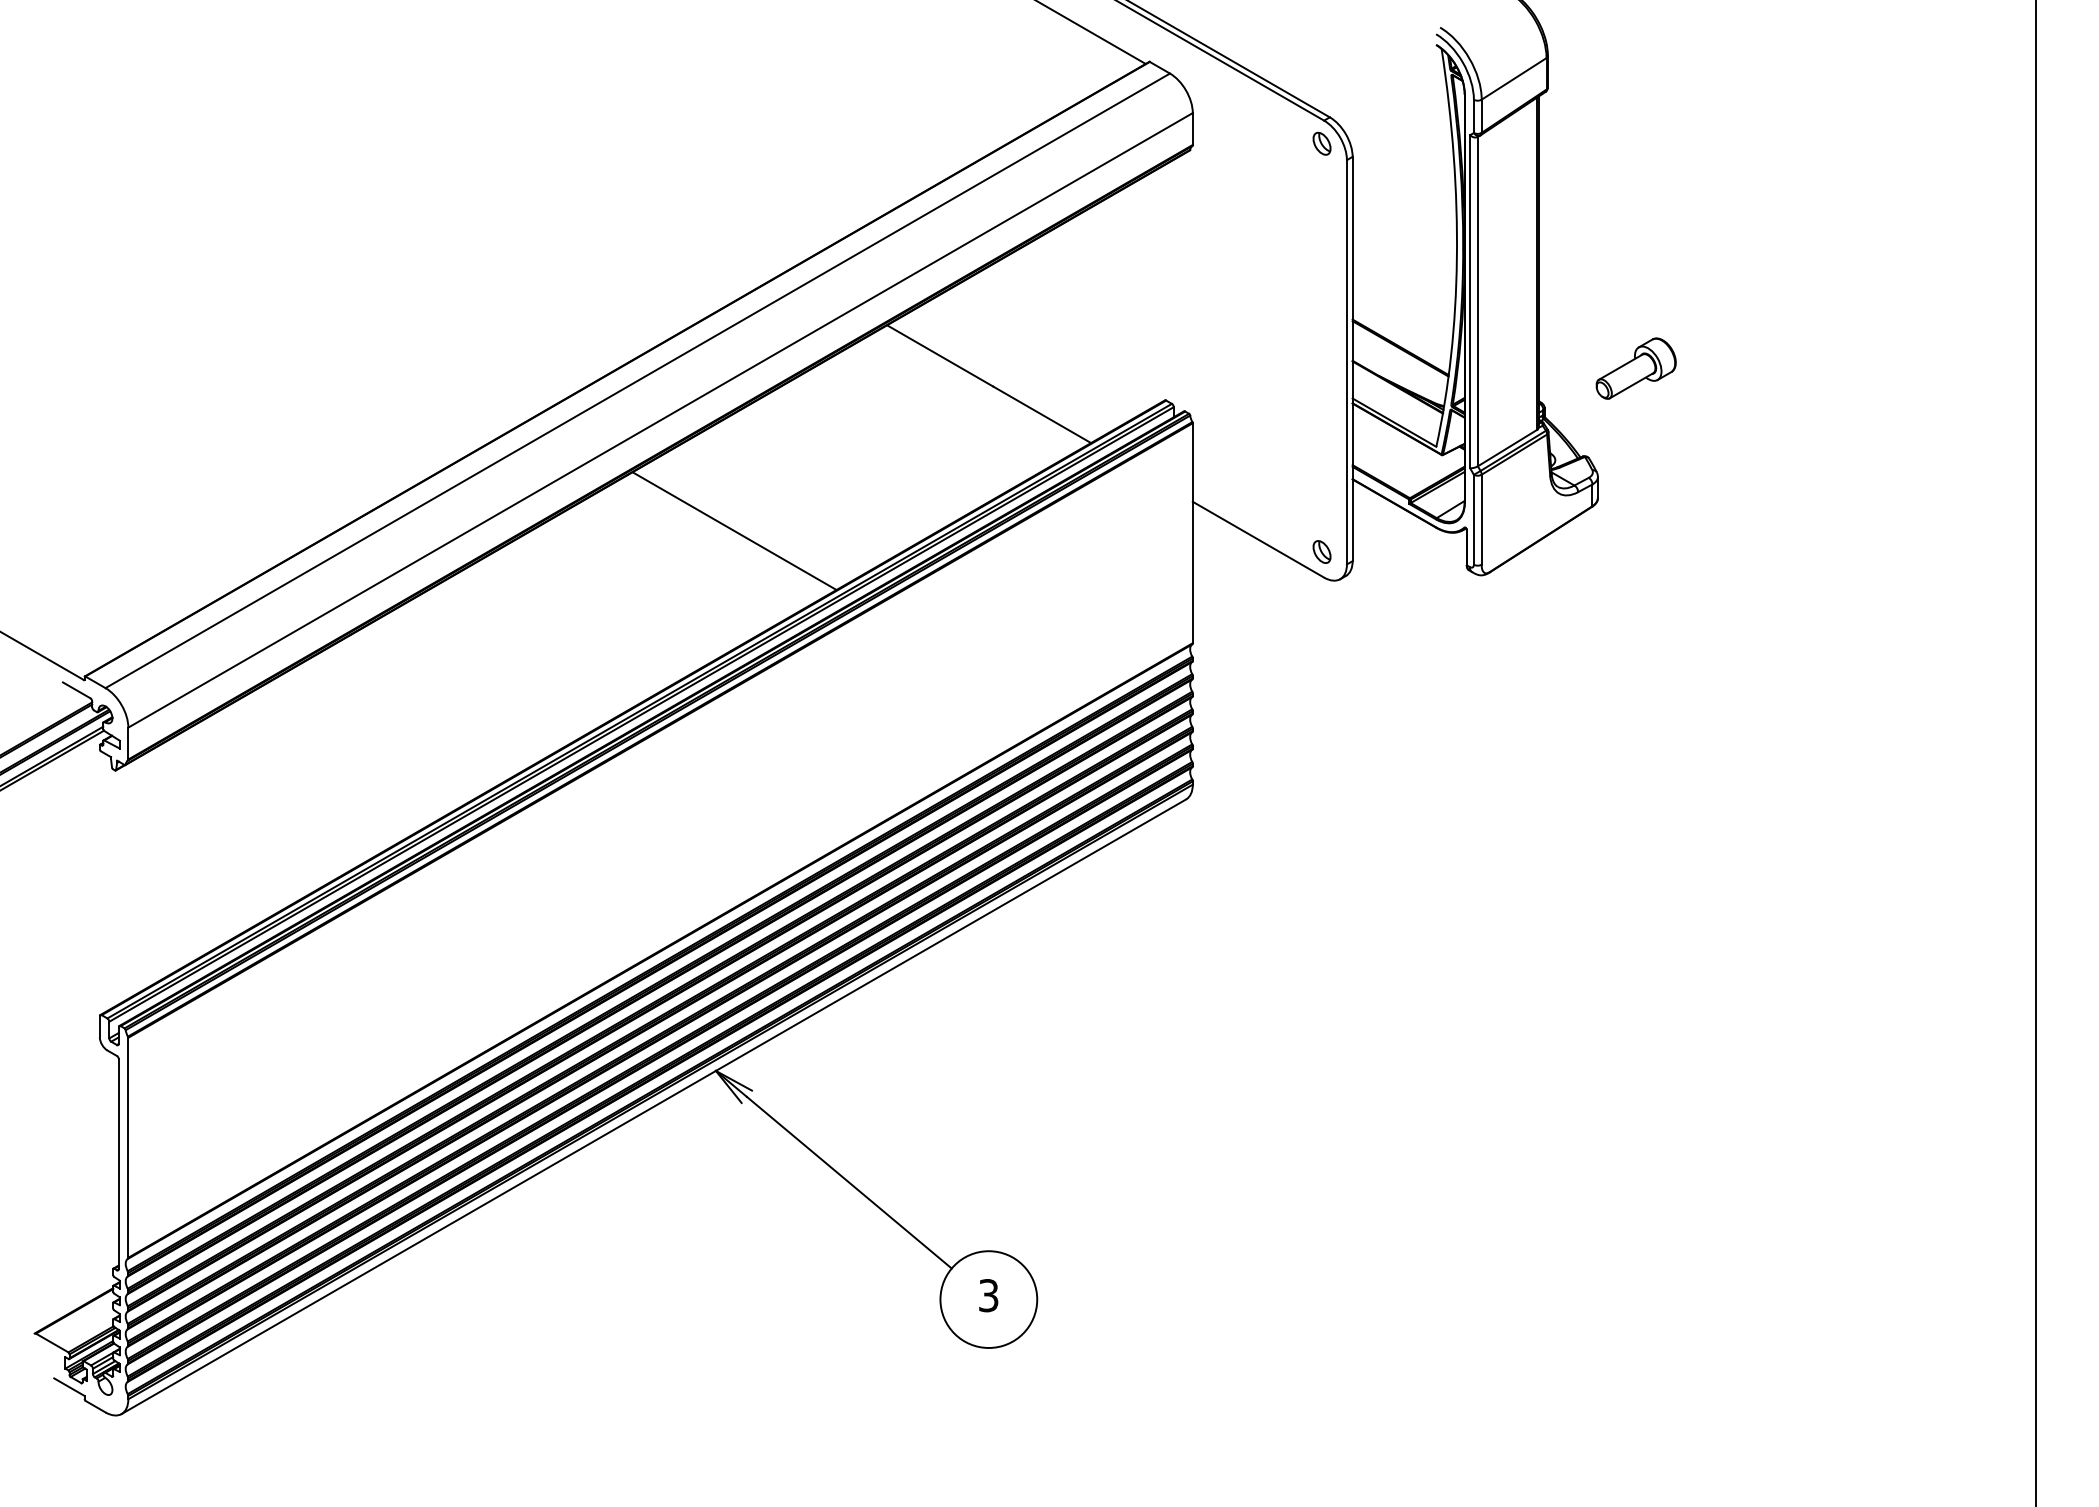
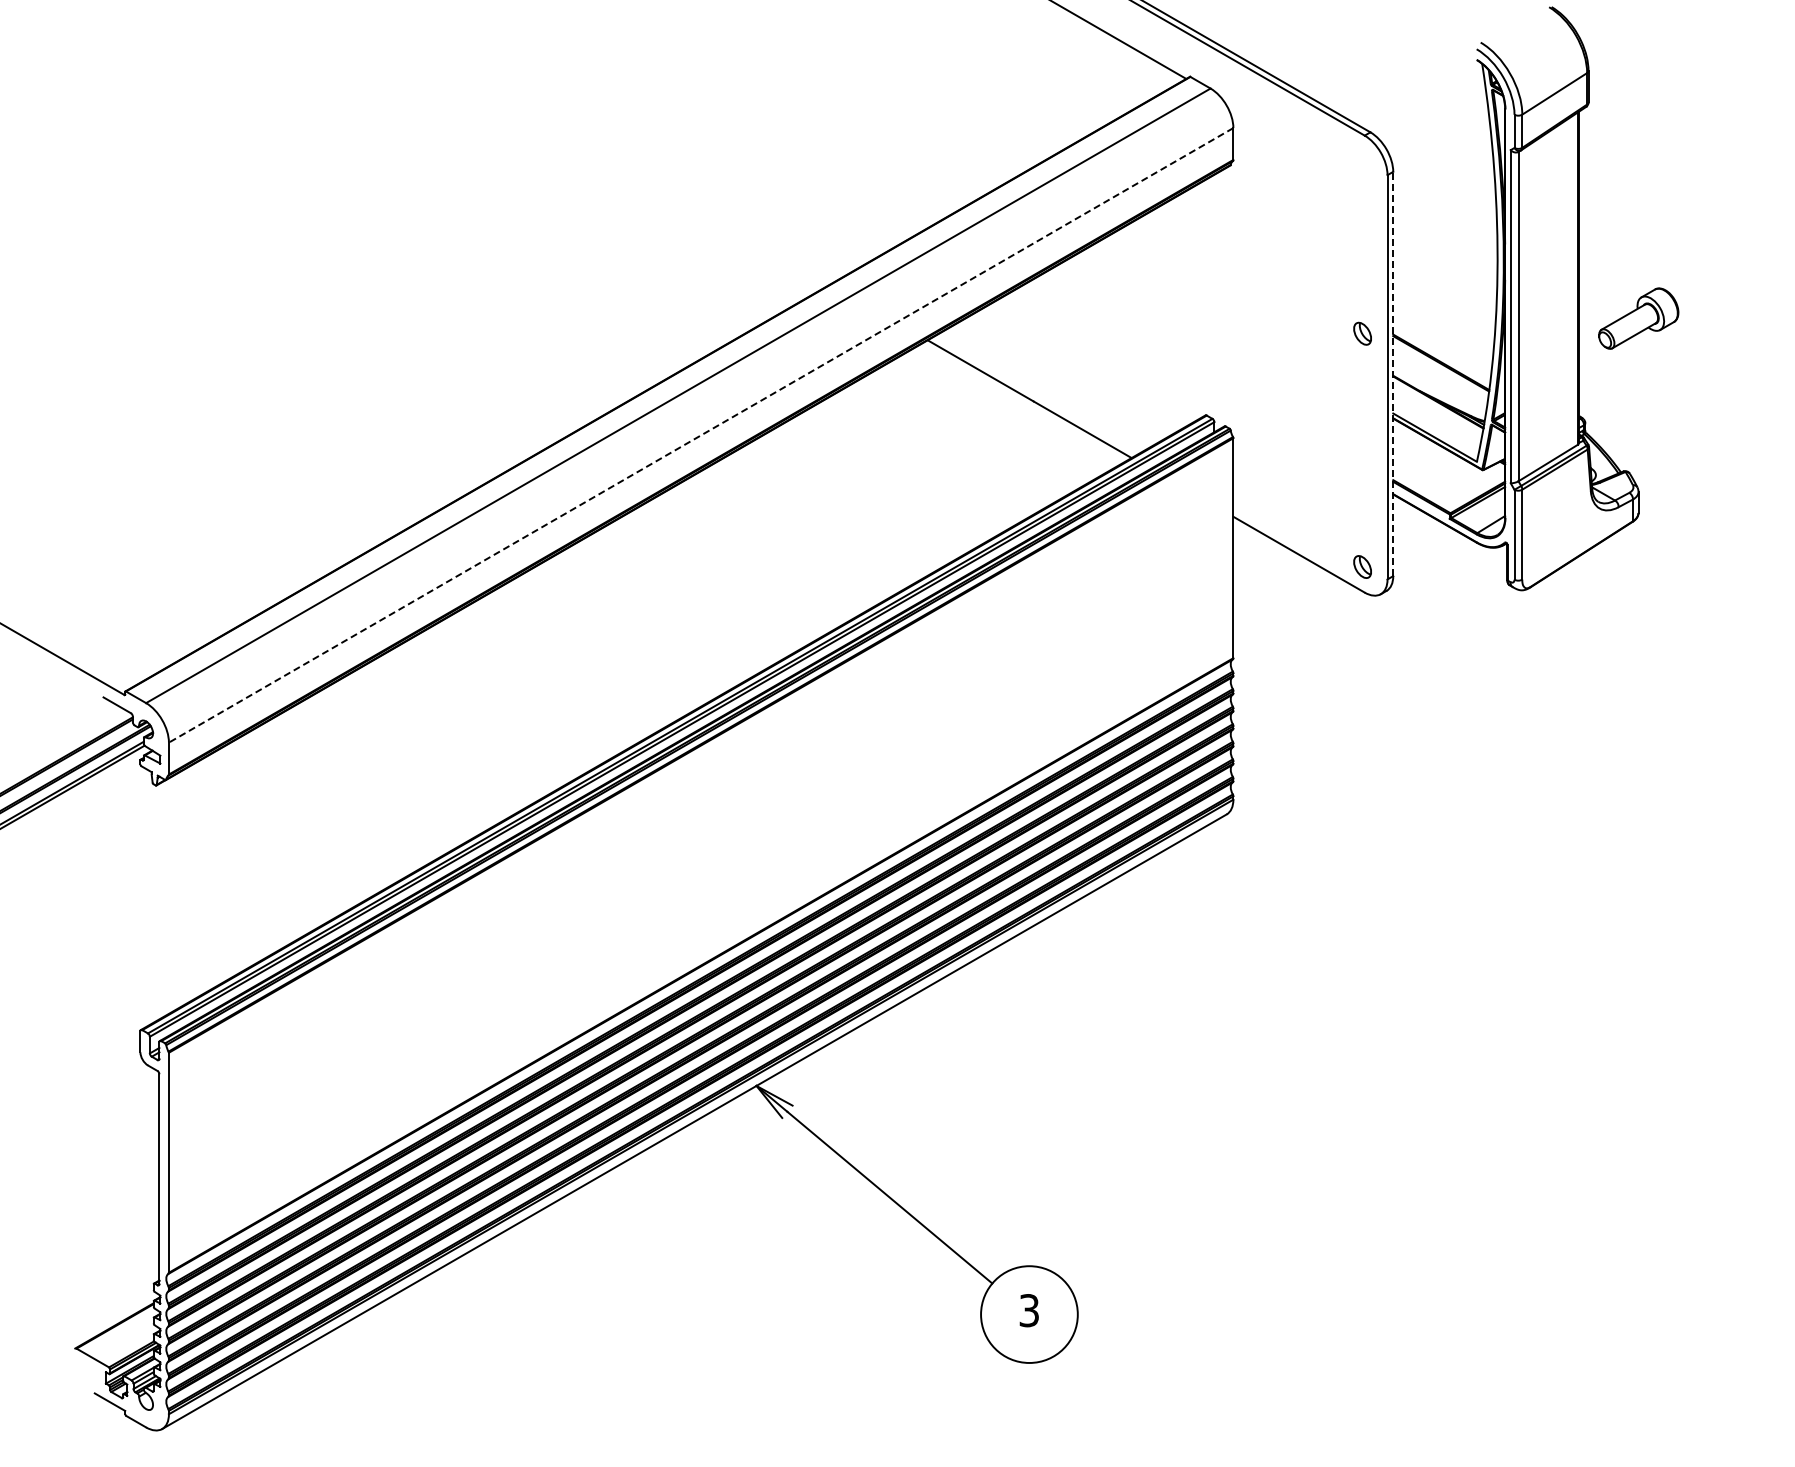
part: (1321, 143) -> (1362, 333), moved
line: (1352, 358) -> (1393, 373), solid -> dashed
part: (1635, 368) -> (1638, 318), moved
line: (660, 420) -> (701, 435), solid -> dashed
line: (734, 531) -> (775, 546), removed

